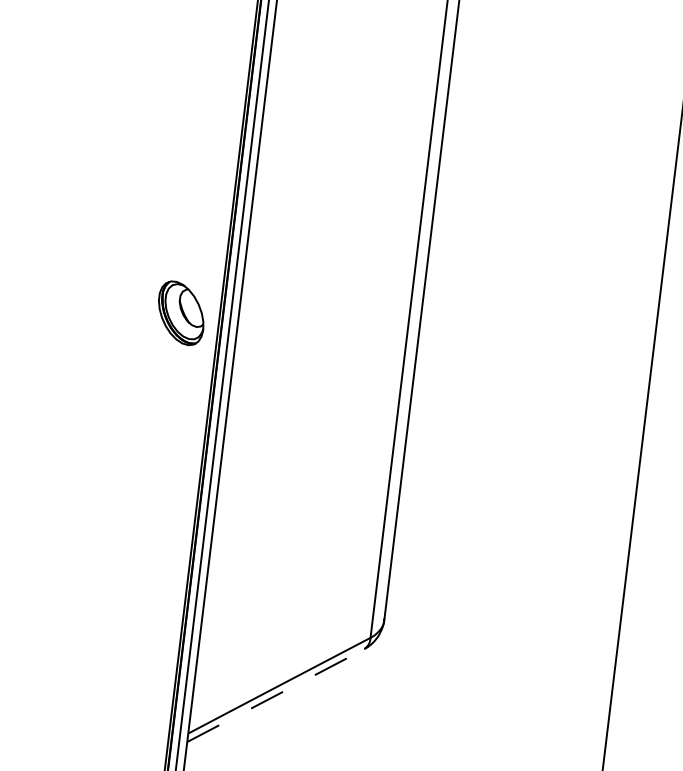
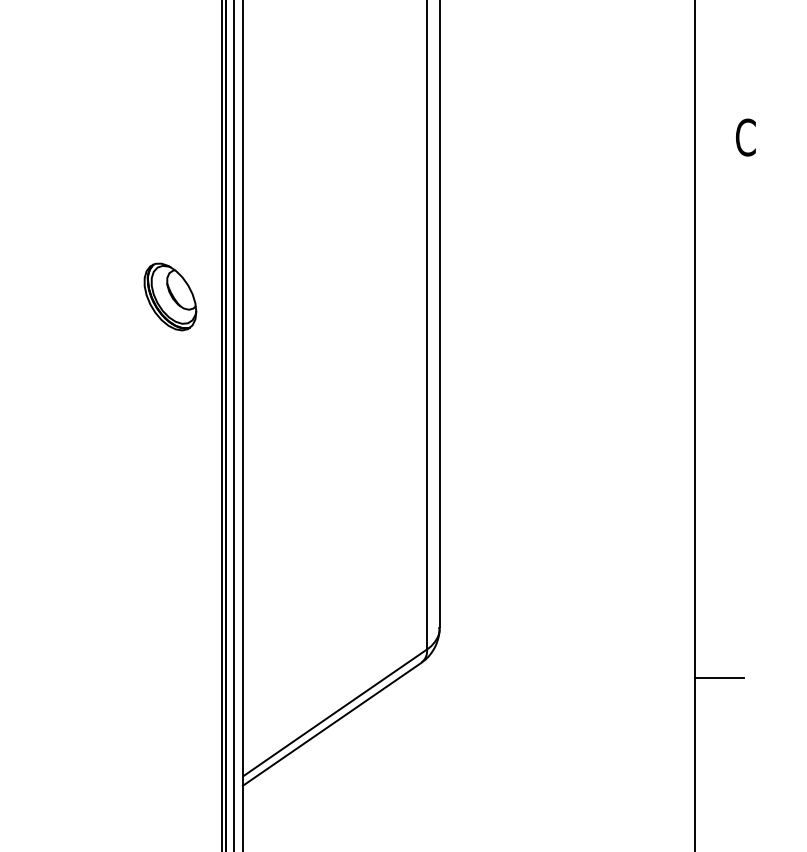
part: (181, 312) -> (170, 296), moved
line: (275, 695) -> (332, 724), dashed -> solid
line: (633, 695) -> (718, 677), added

